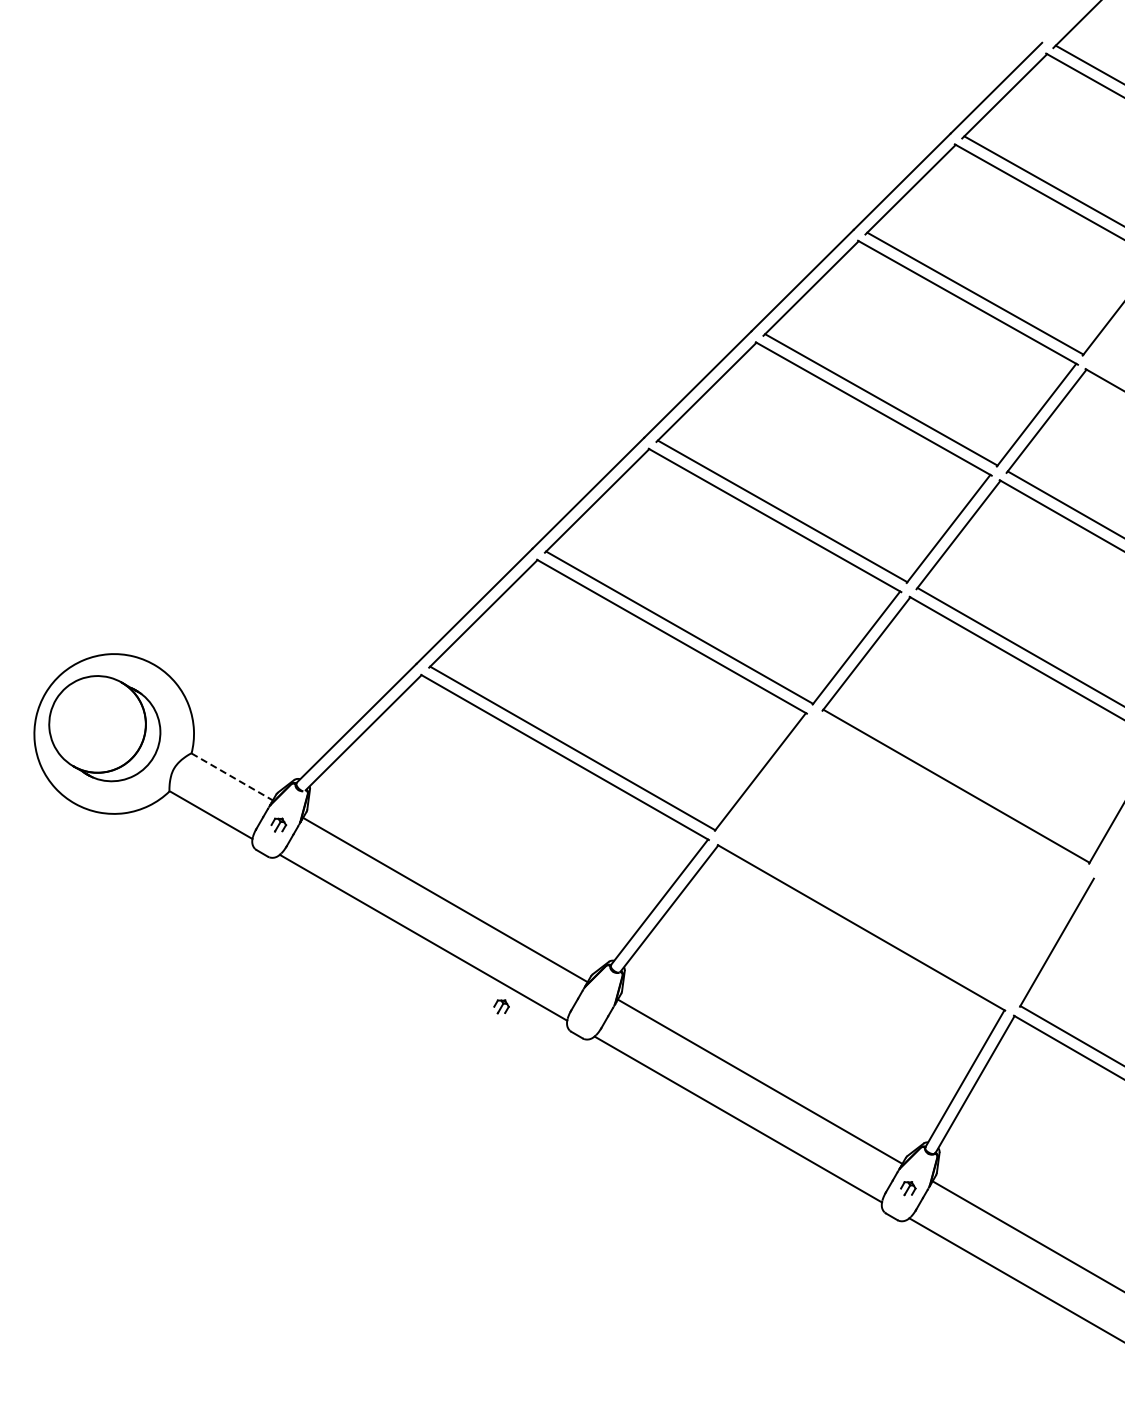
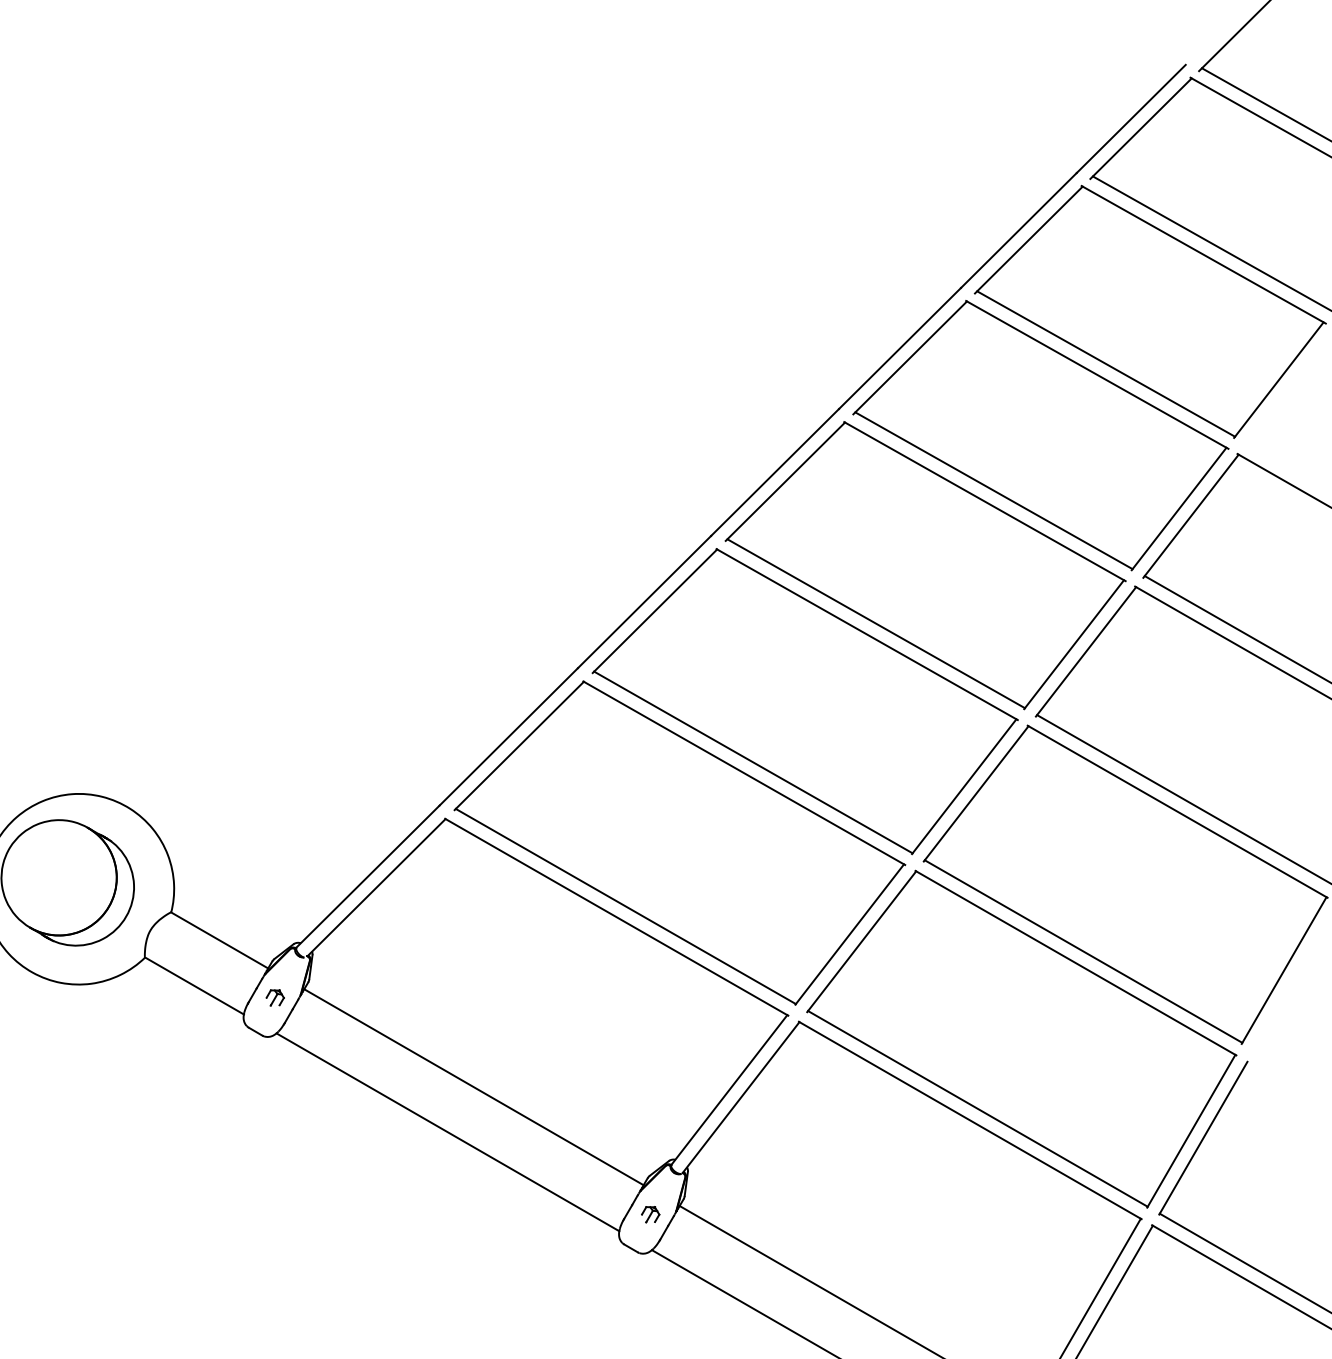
line: (232, 776) -> (220, 939), dashed -> solid
part: (904, 859) -> (1021, 1038), added
part: (501, 1006) -> (650, 1214), moved

